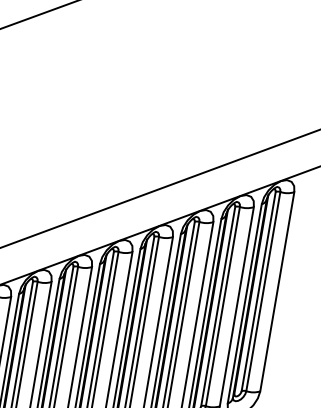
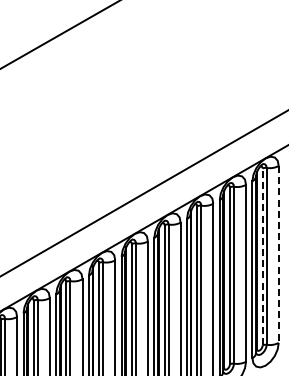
line: (258, 290) -> (262, 256), solid -> dashed
line: (277, 291) -> (278, 254), solid -> dashed

